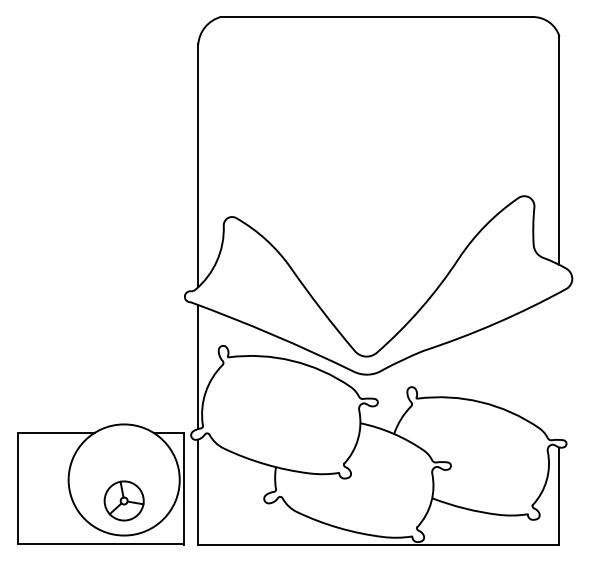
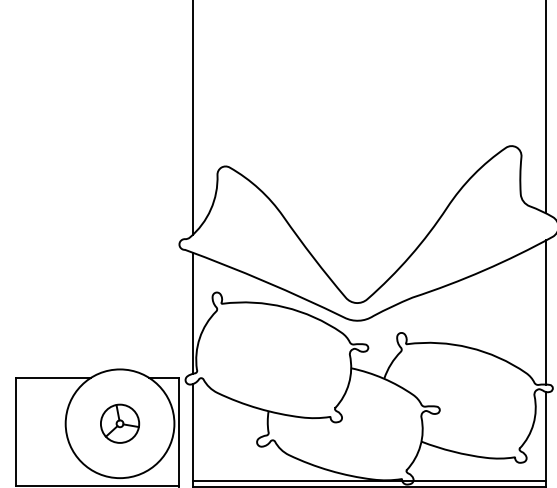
line: (559, 365) -> (546, 311), added
part: (123, 500) -> (119, 423), moved
line: (378, 537) -> (368, 480), added

